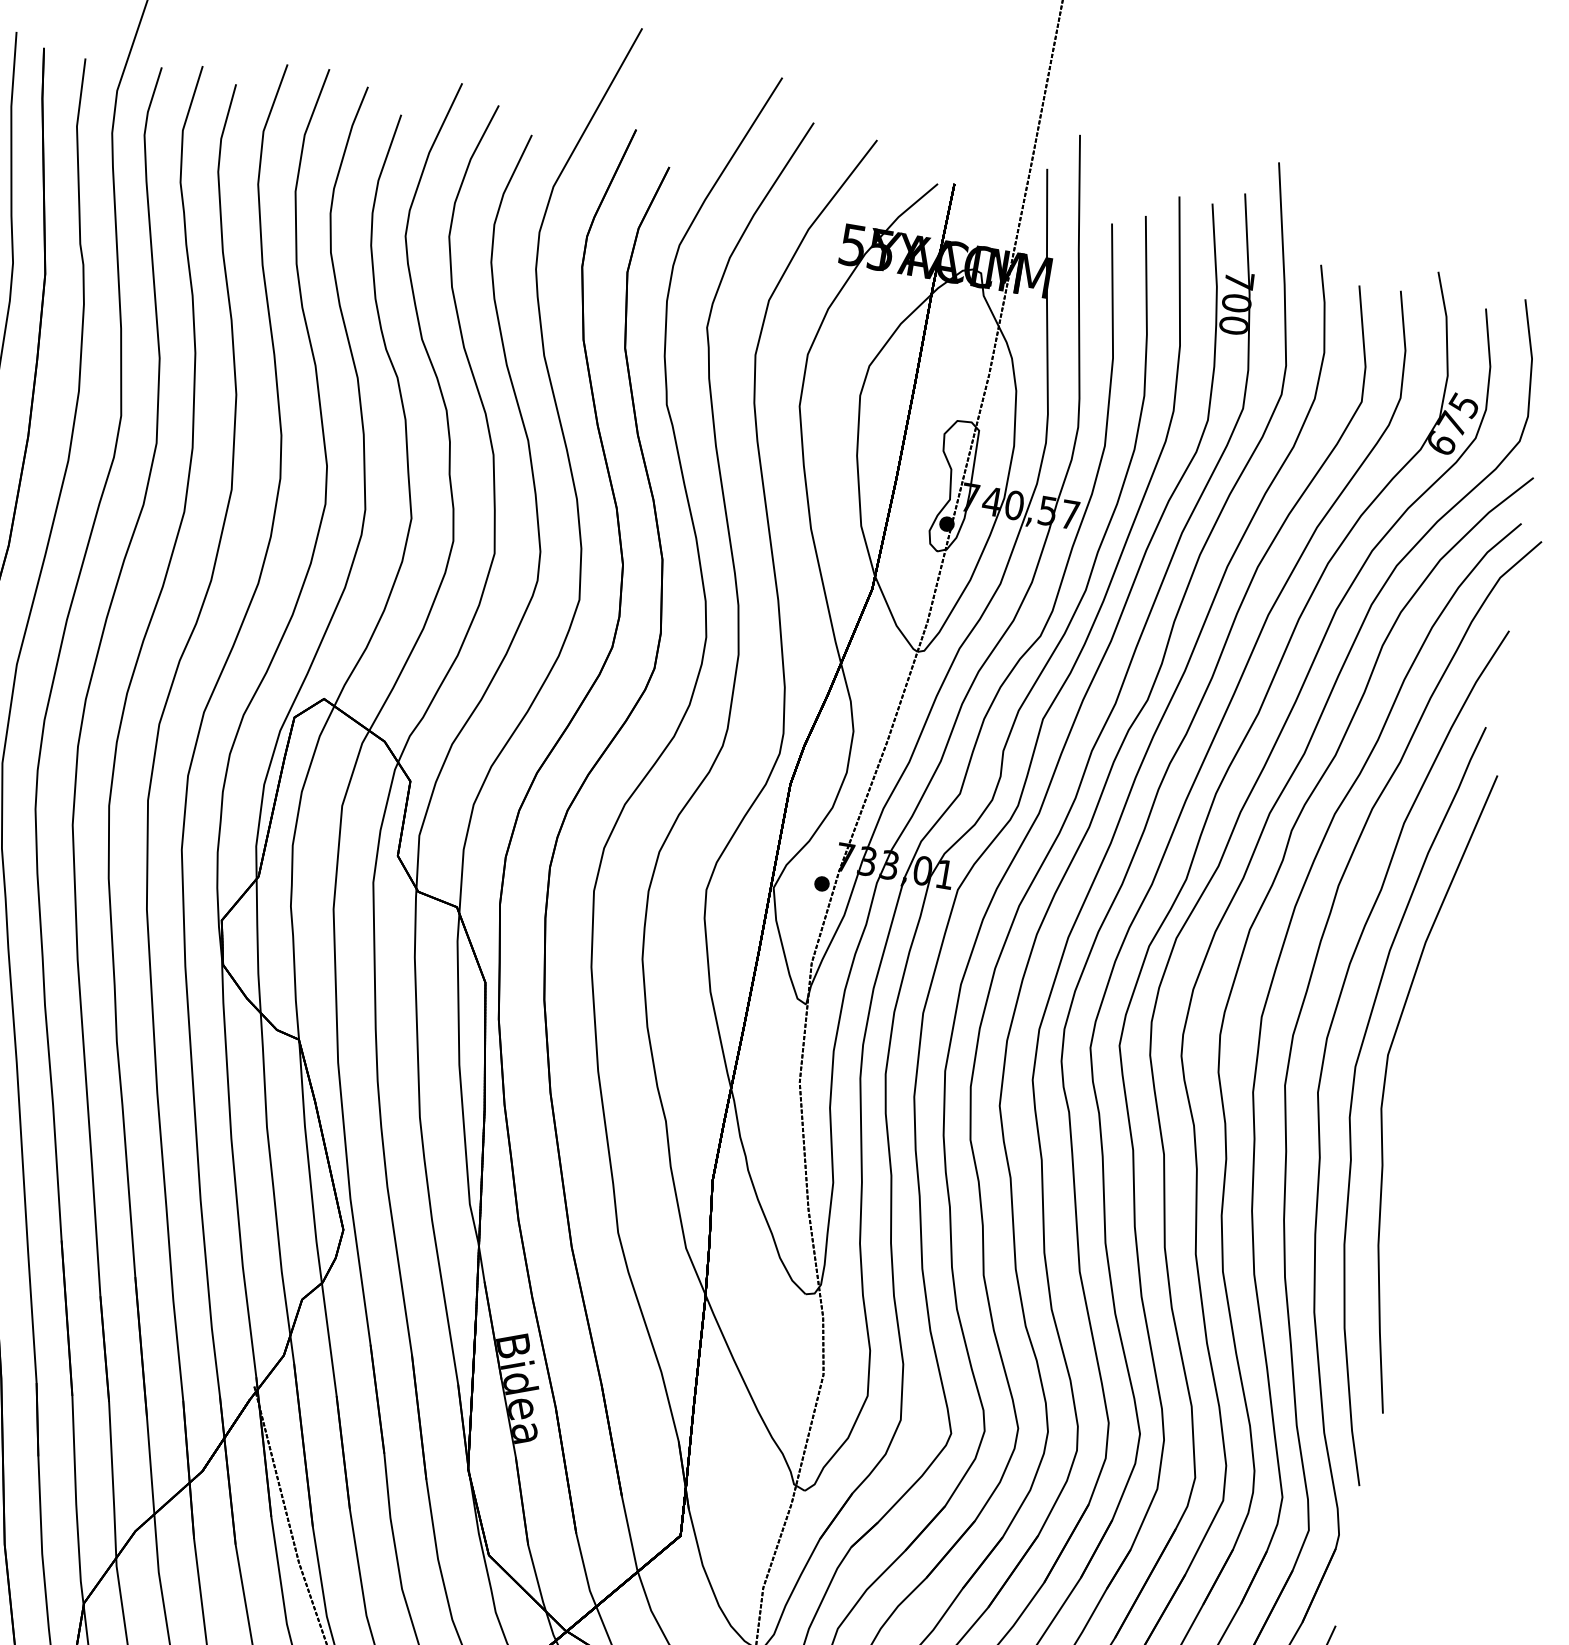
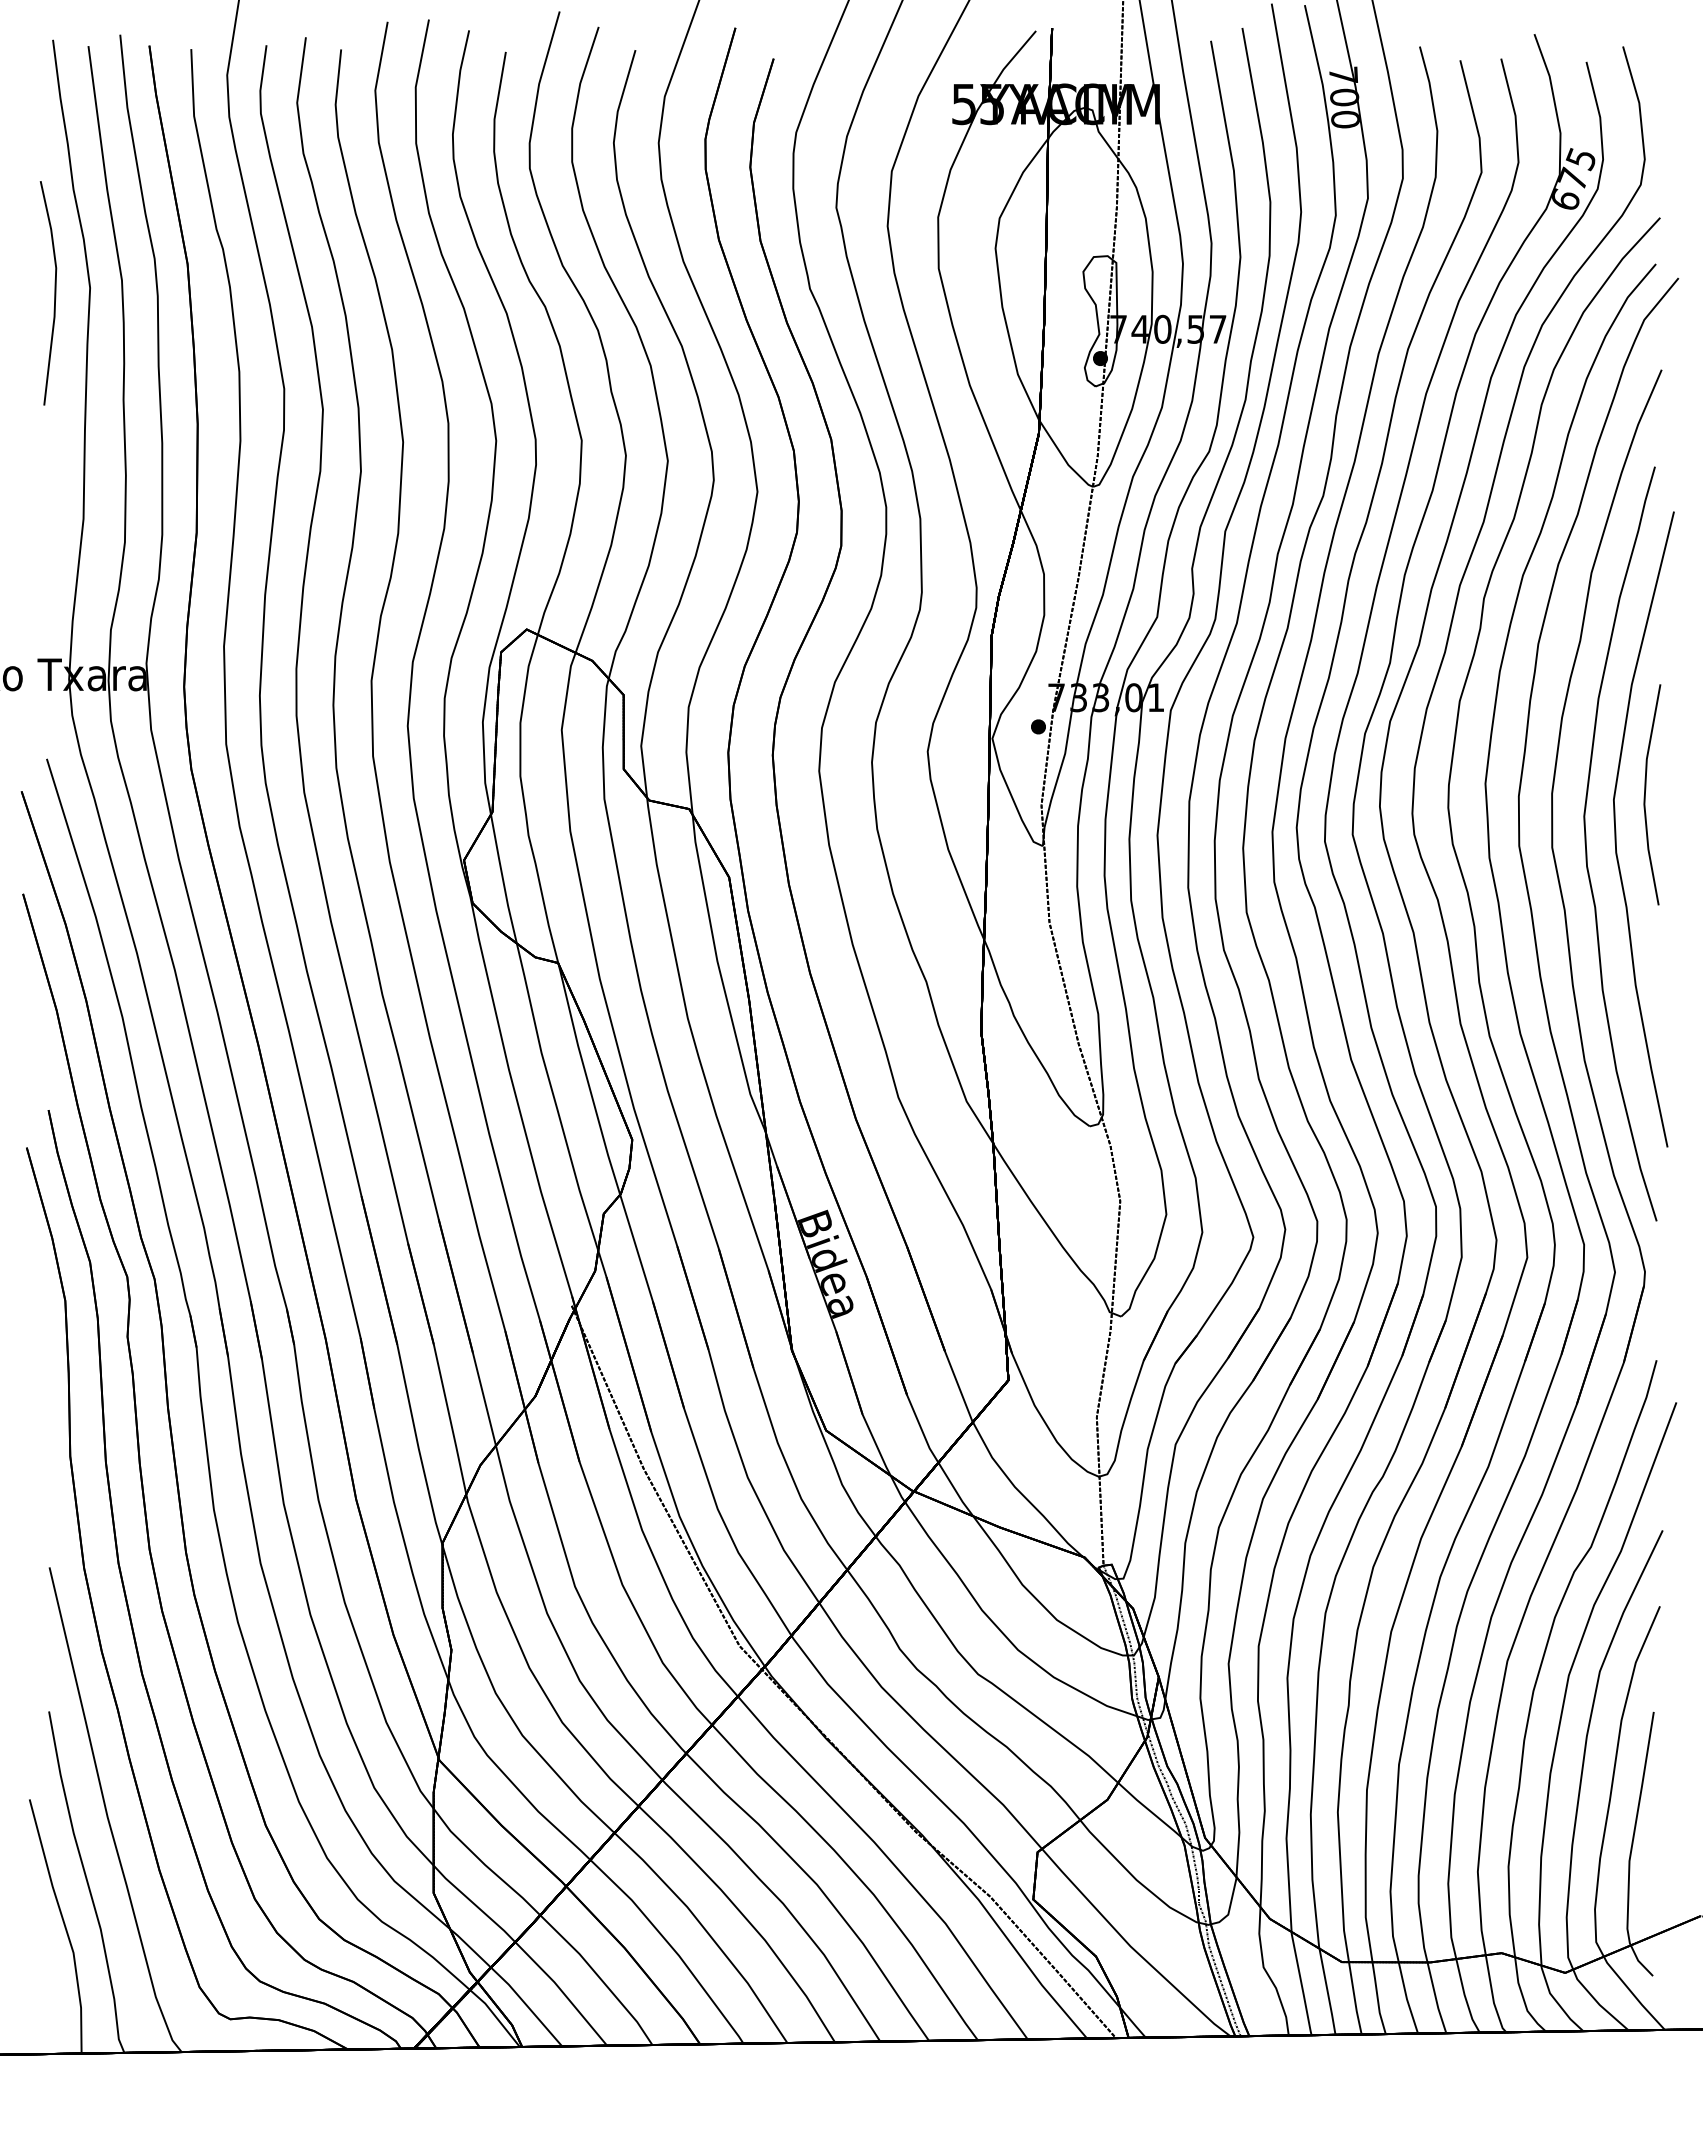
line: (1420, 1055) -> (1645, 794), added

